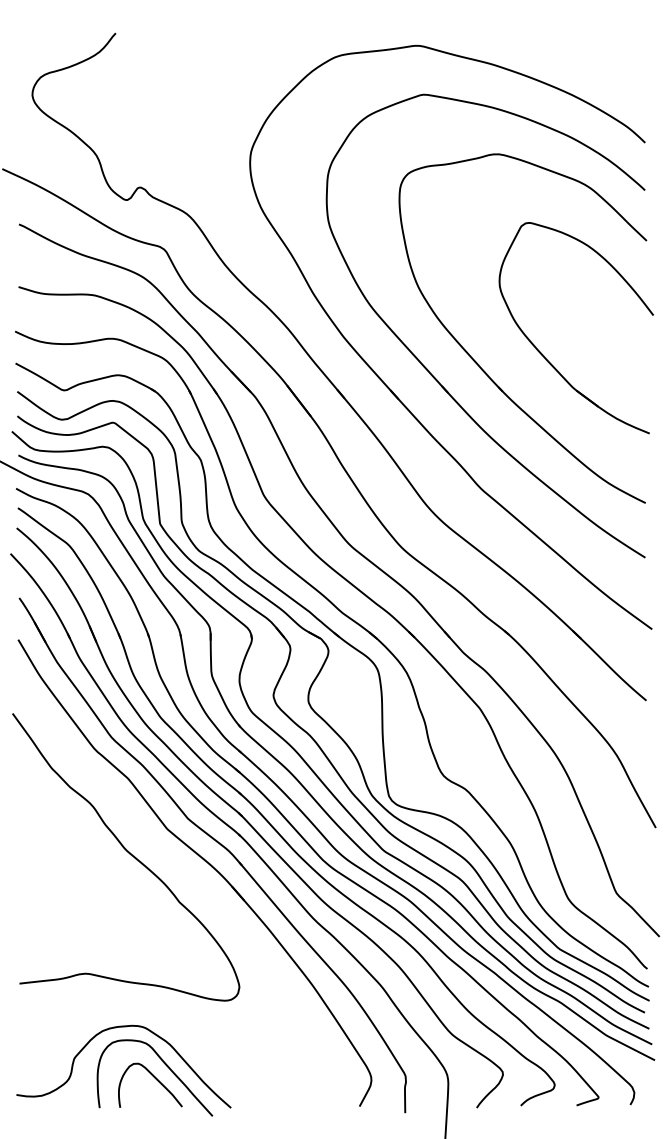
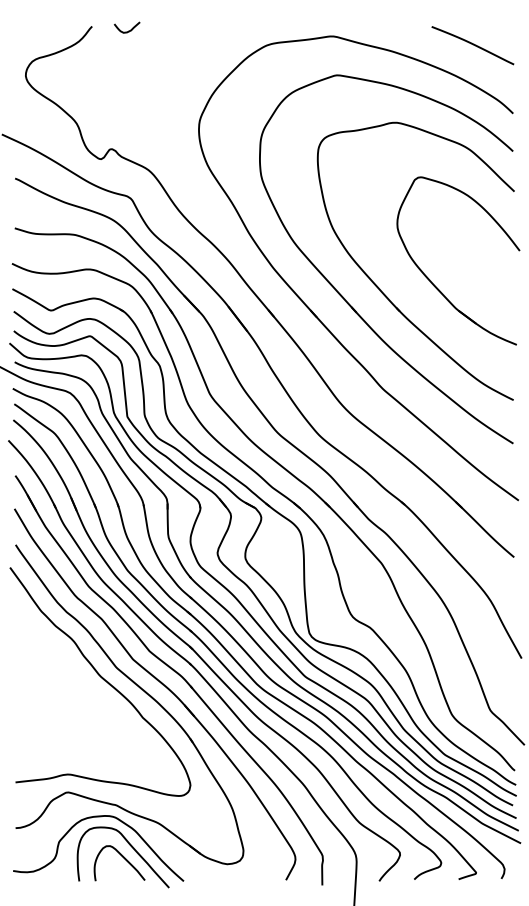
curve: (161, 38) -> (128, 30), added
curve: (593, 55) -> (472, 44), added
part: (176, 866) -> (140, 689), added

